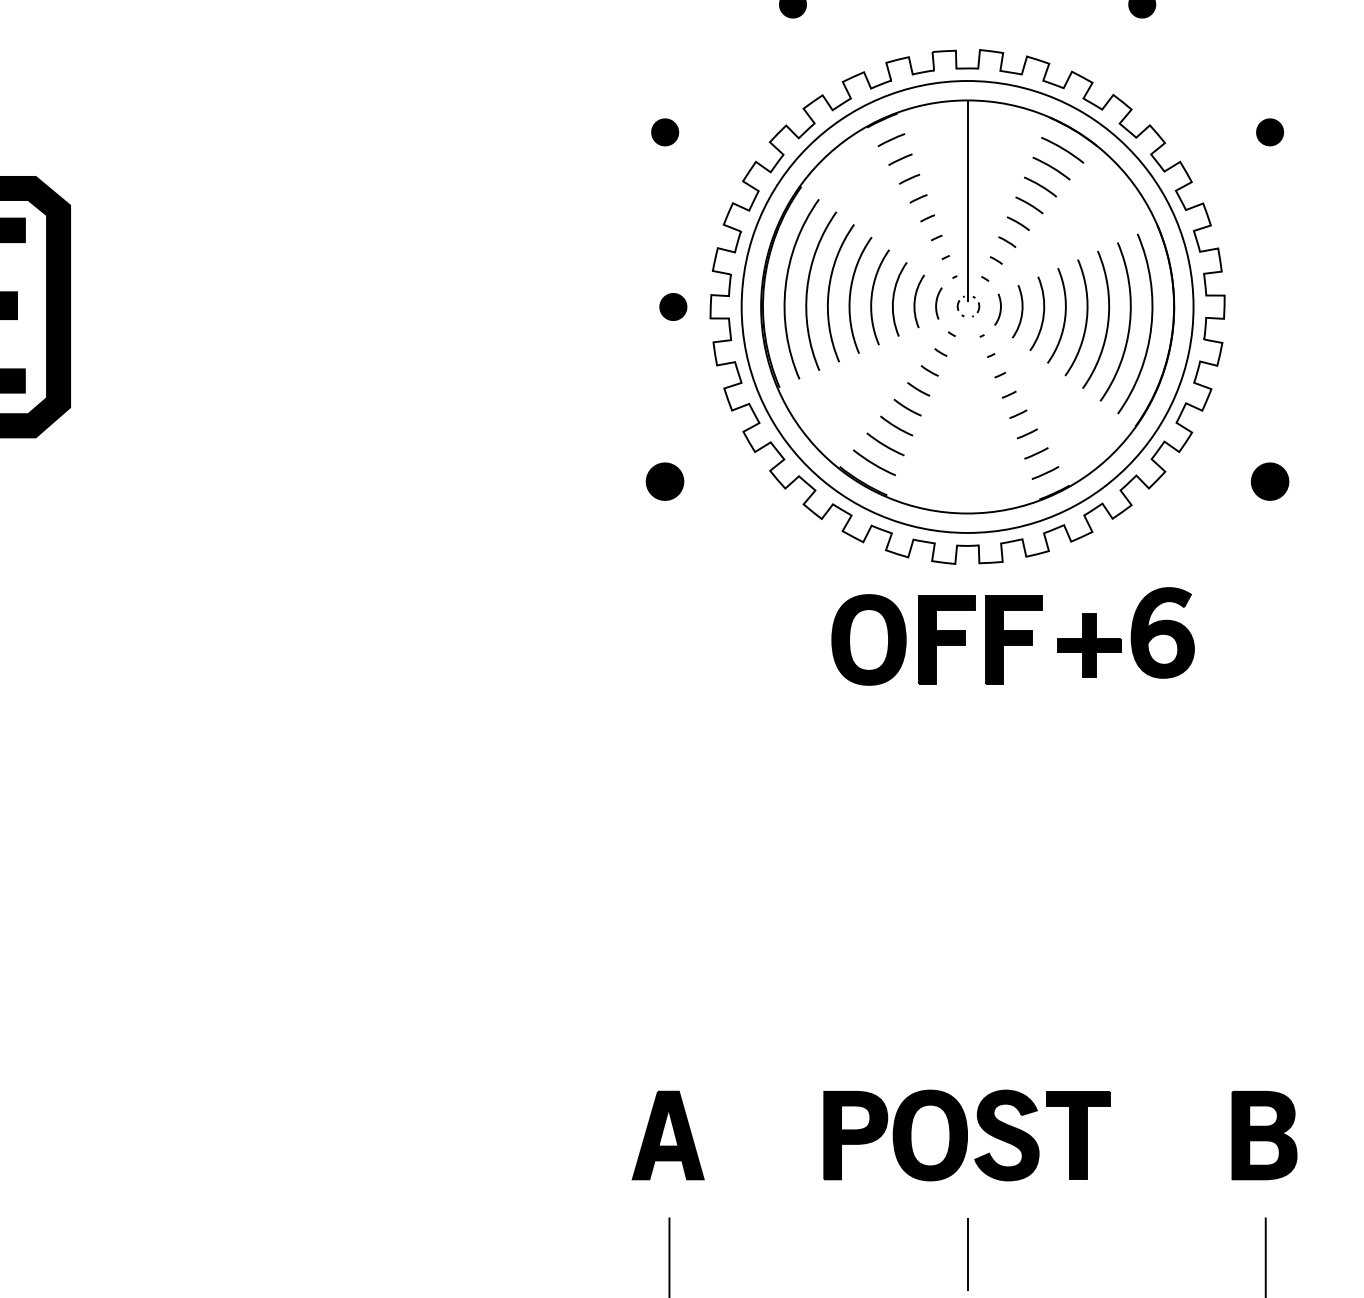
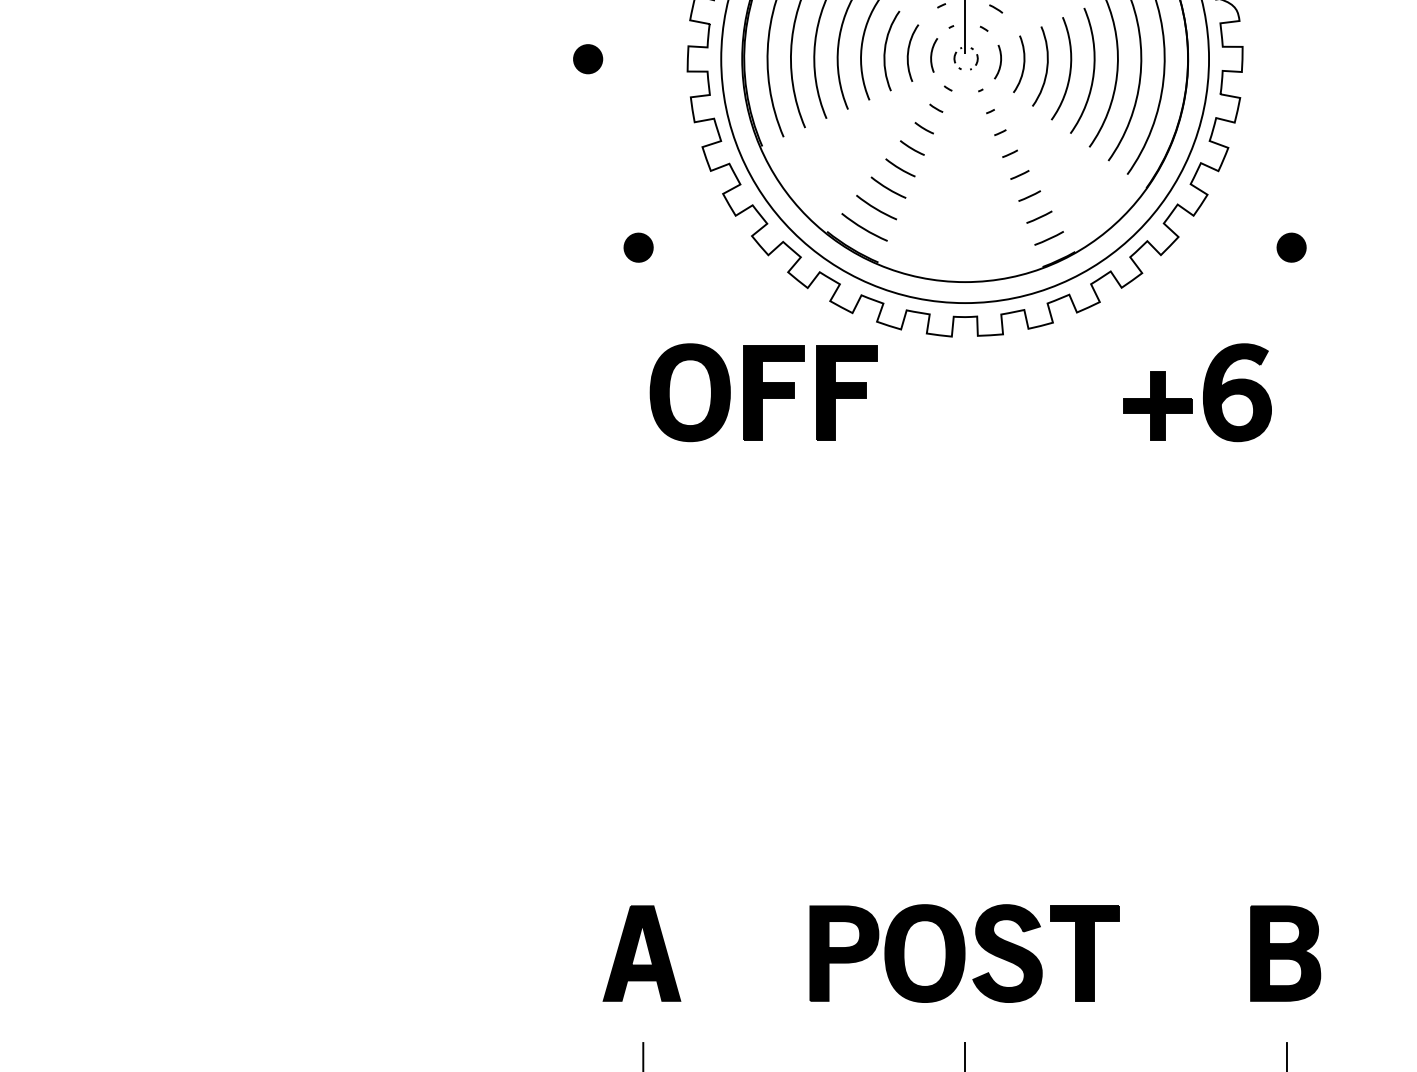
part: (673, 306) -> (588, 58), moved
part: (665, 481) -> (639, 247), size x0.71
part: (1269, 481) -> (1291, 247), size x0.71
part: (1125, 632) -> (1197, 392), moved
part: (936, 639) -> (763, 392), moved

